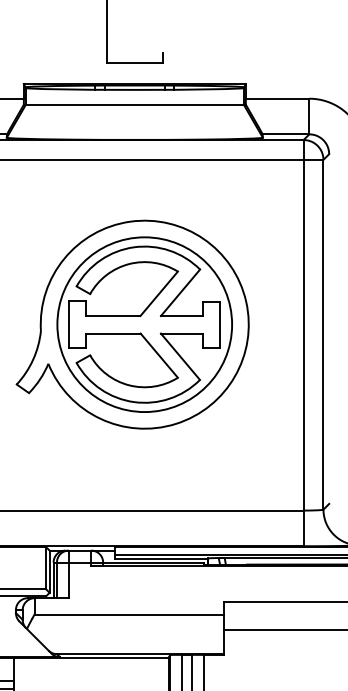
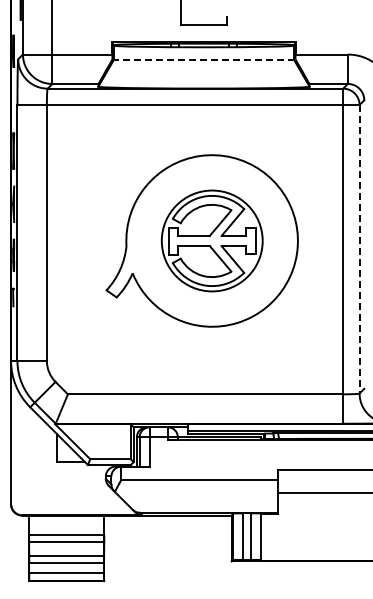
line: (134, 104) -> (203, 59), solid -> dashed
part: (145, 324) -> (212, 240), size x0.7
line: (323, 335) -> (359, 249), solid -> dashed

